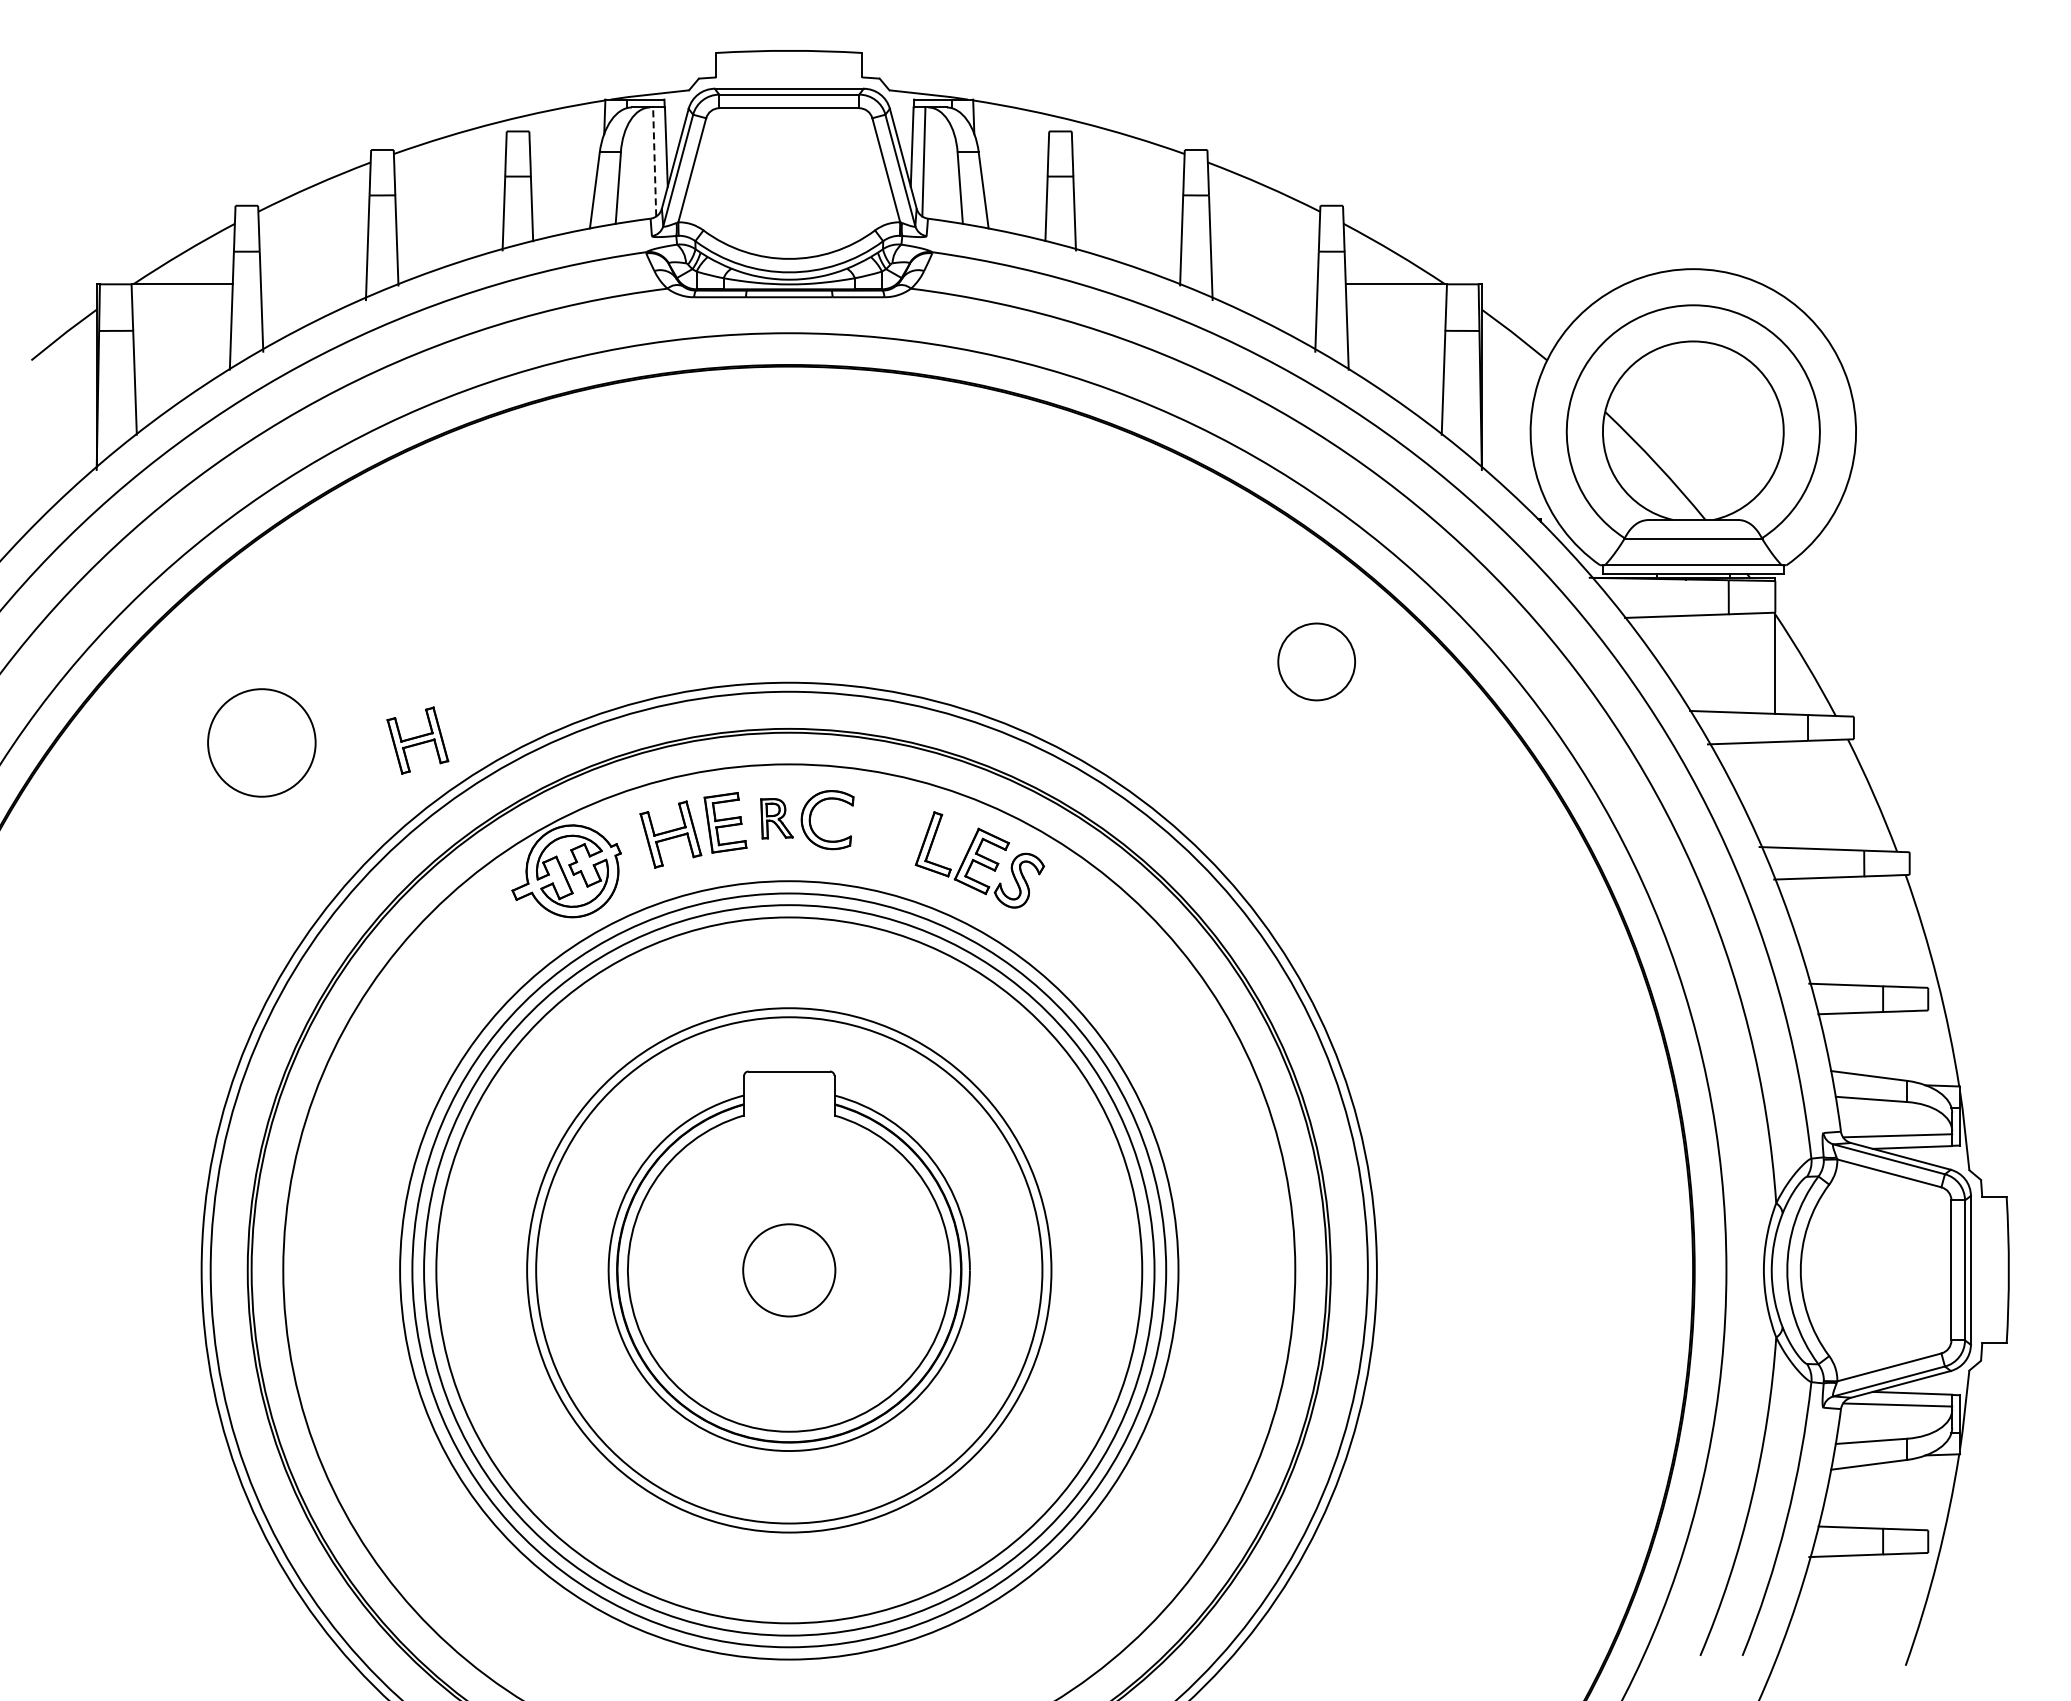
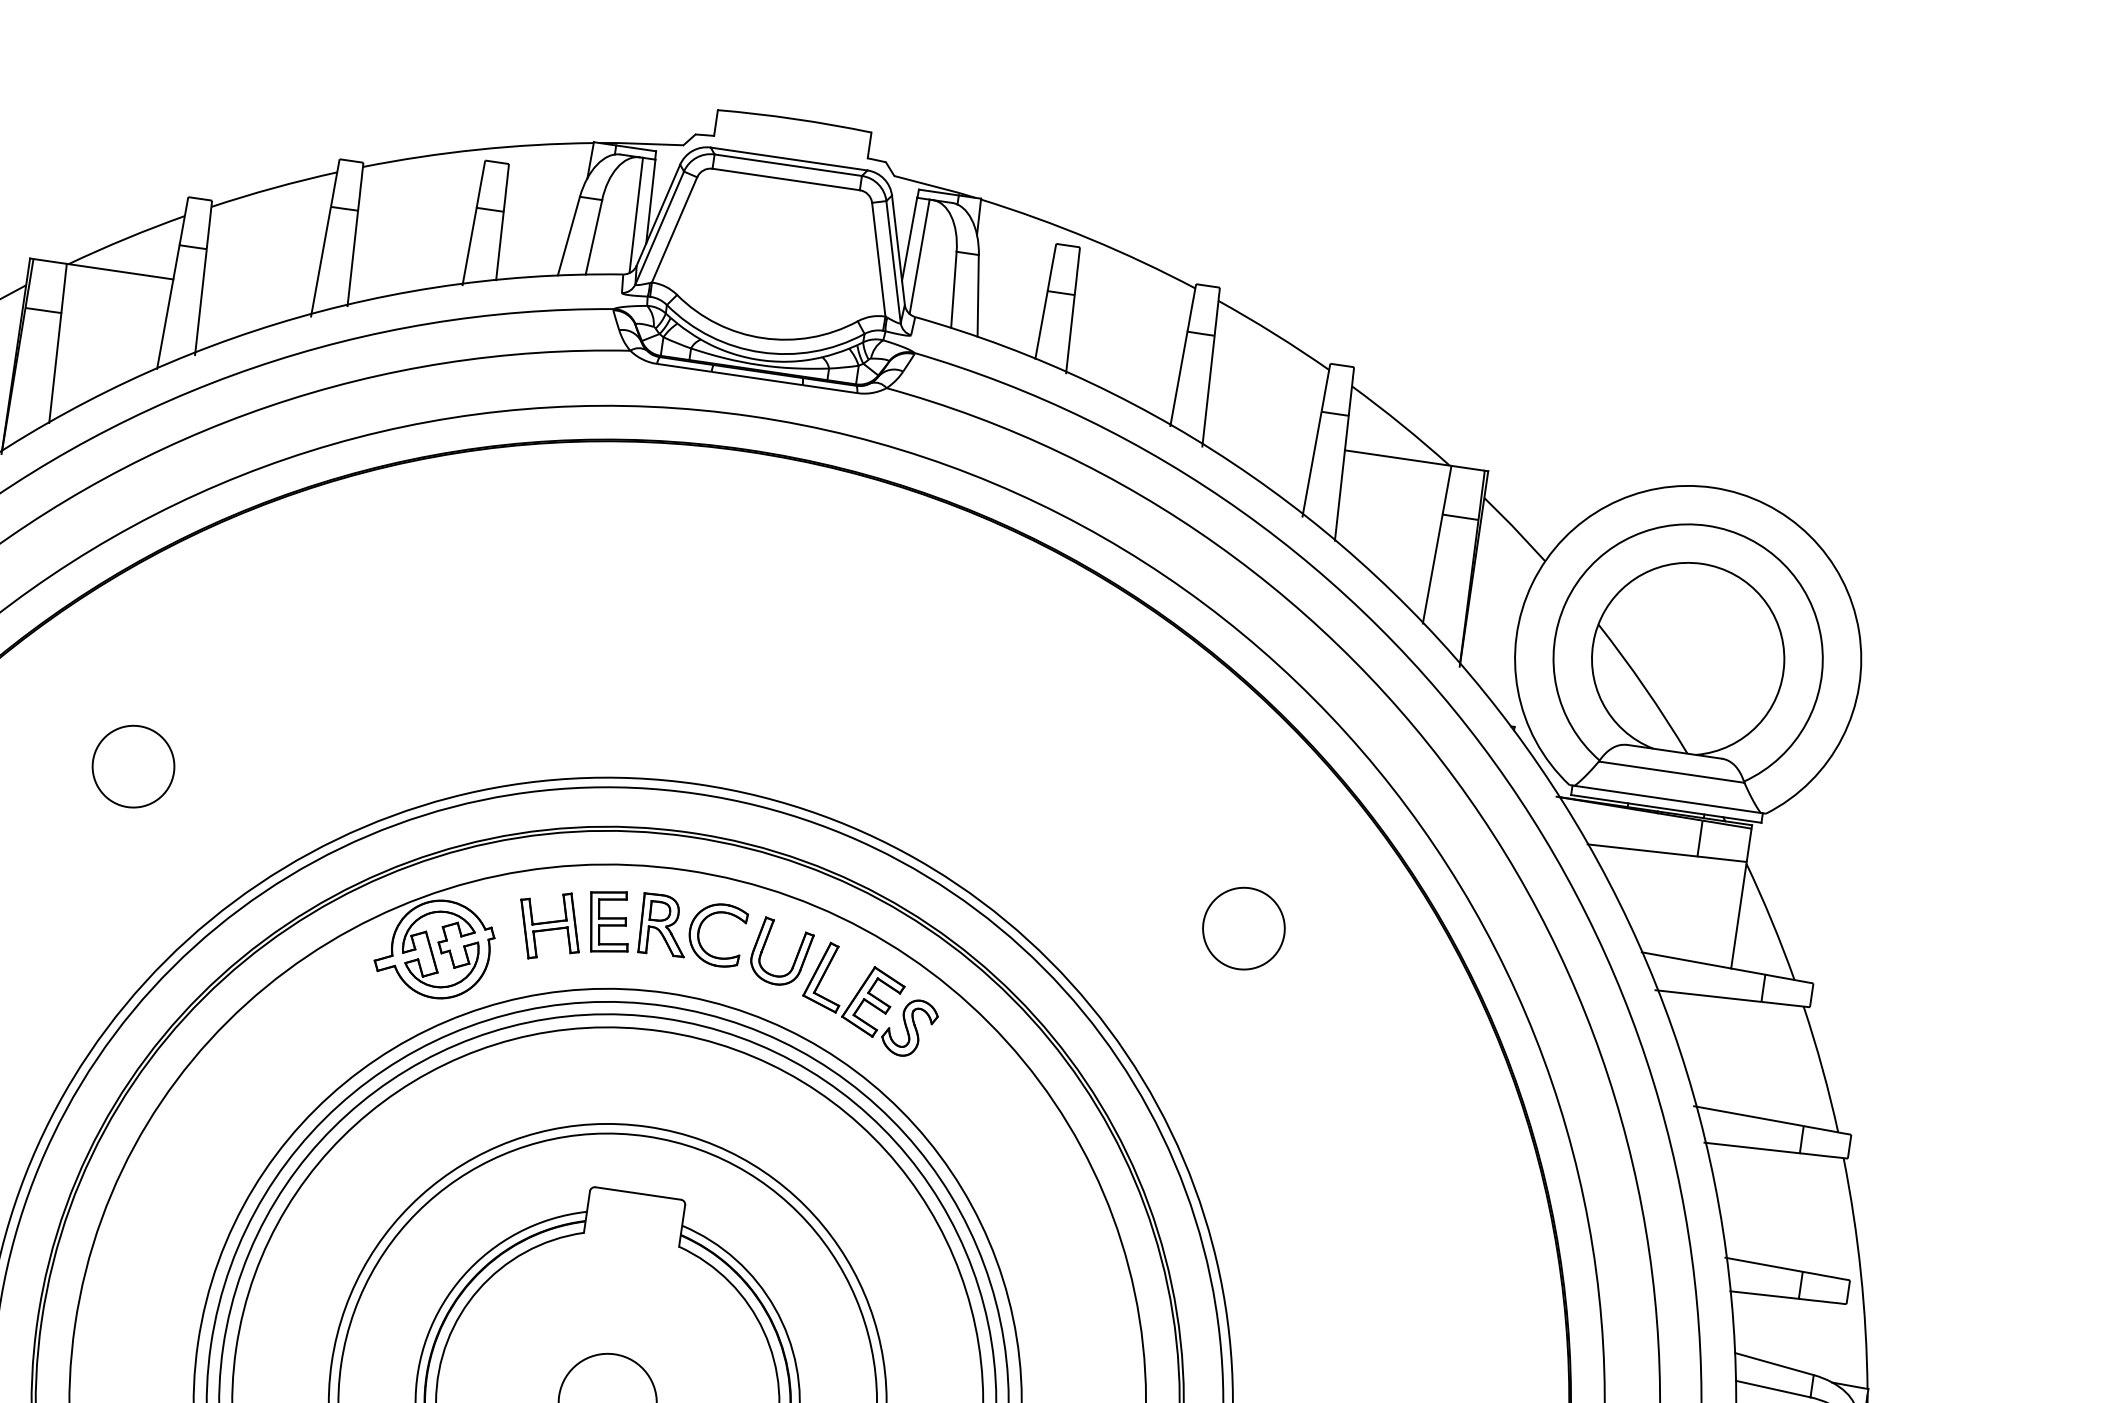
line: (654, 161) -> (636, 214), dashed -> solid
circle: (1316, 661) -> (1243, 928), moved
part: (417, 740) -> (297, 787), removed
circle: (261, 742) -> (133, 766), size x0.71
part: (776, 818) -> (663, 925), size x1.43
part: (903, 829) -> (795, 956), added

